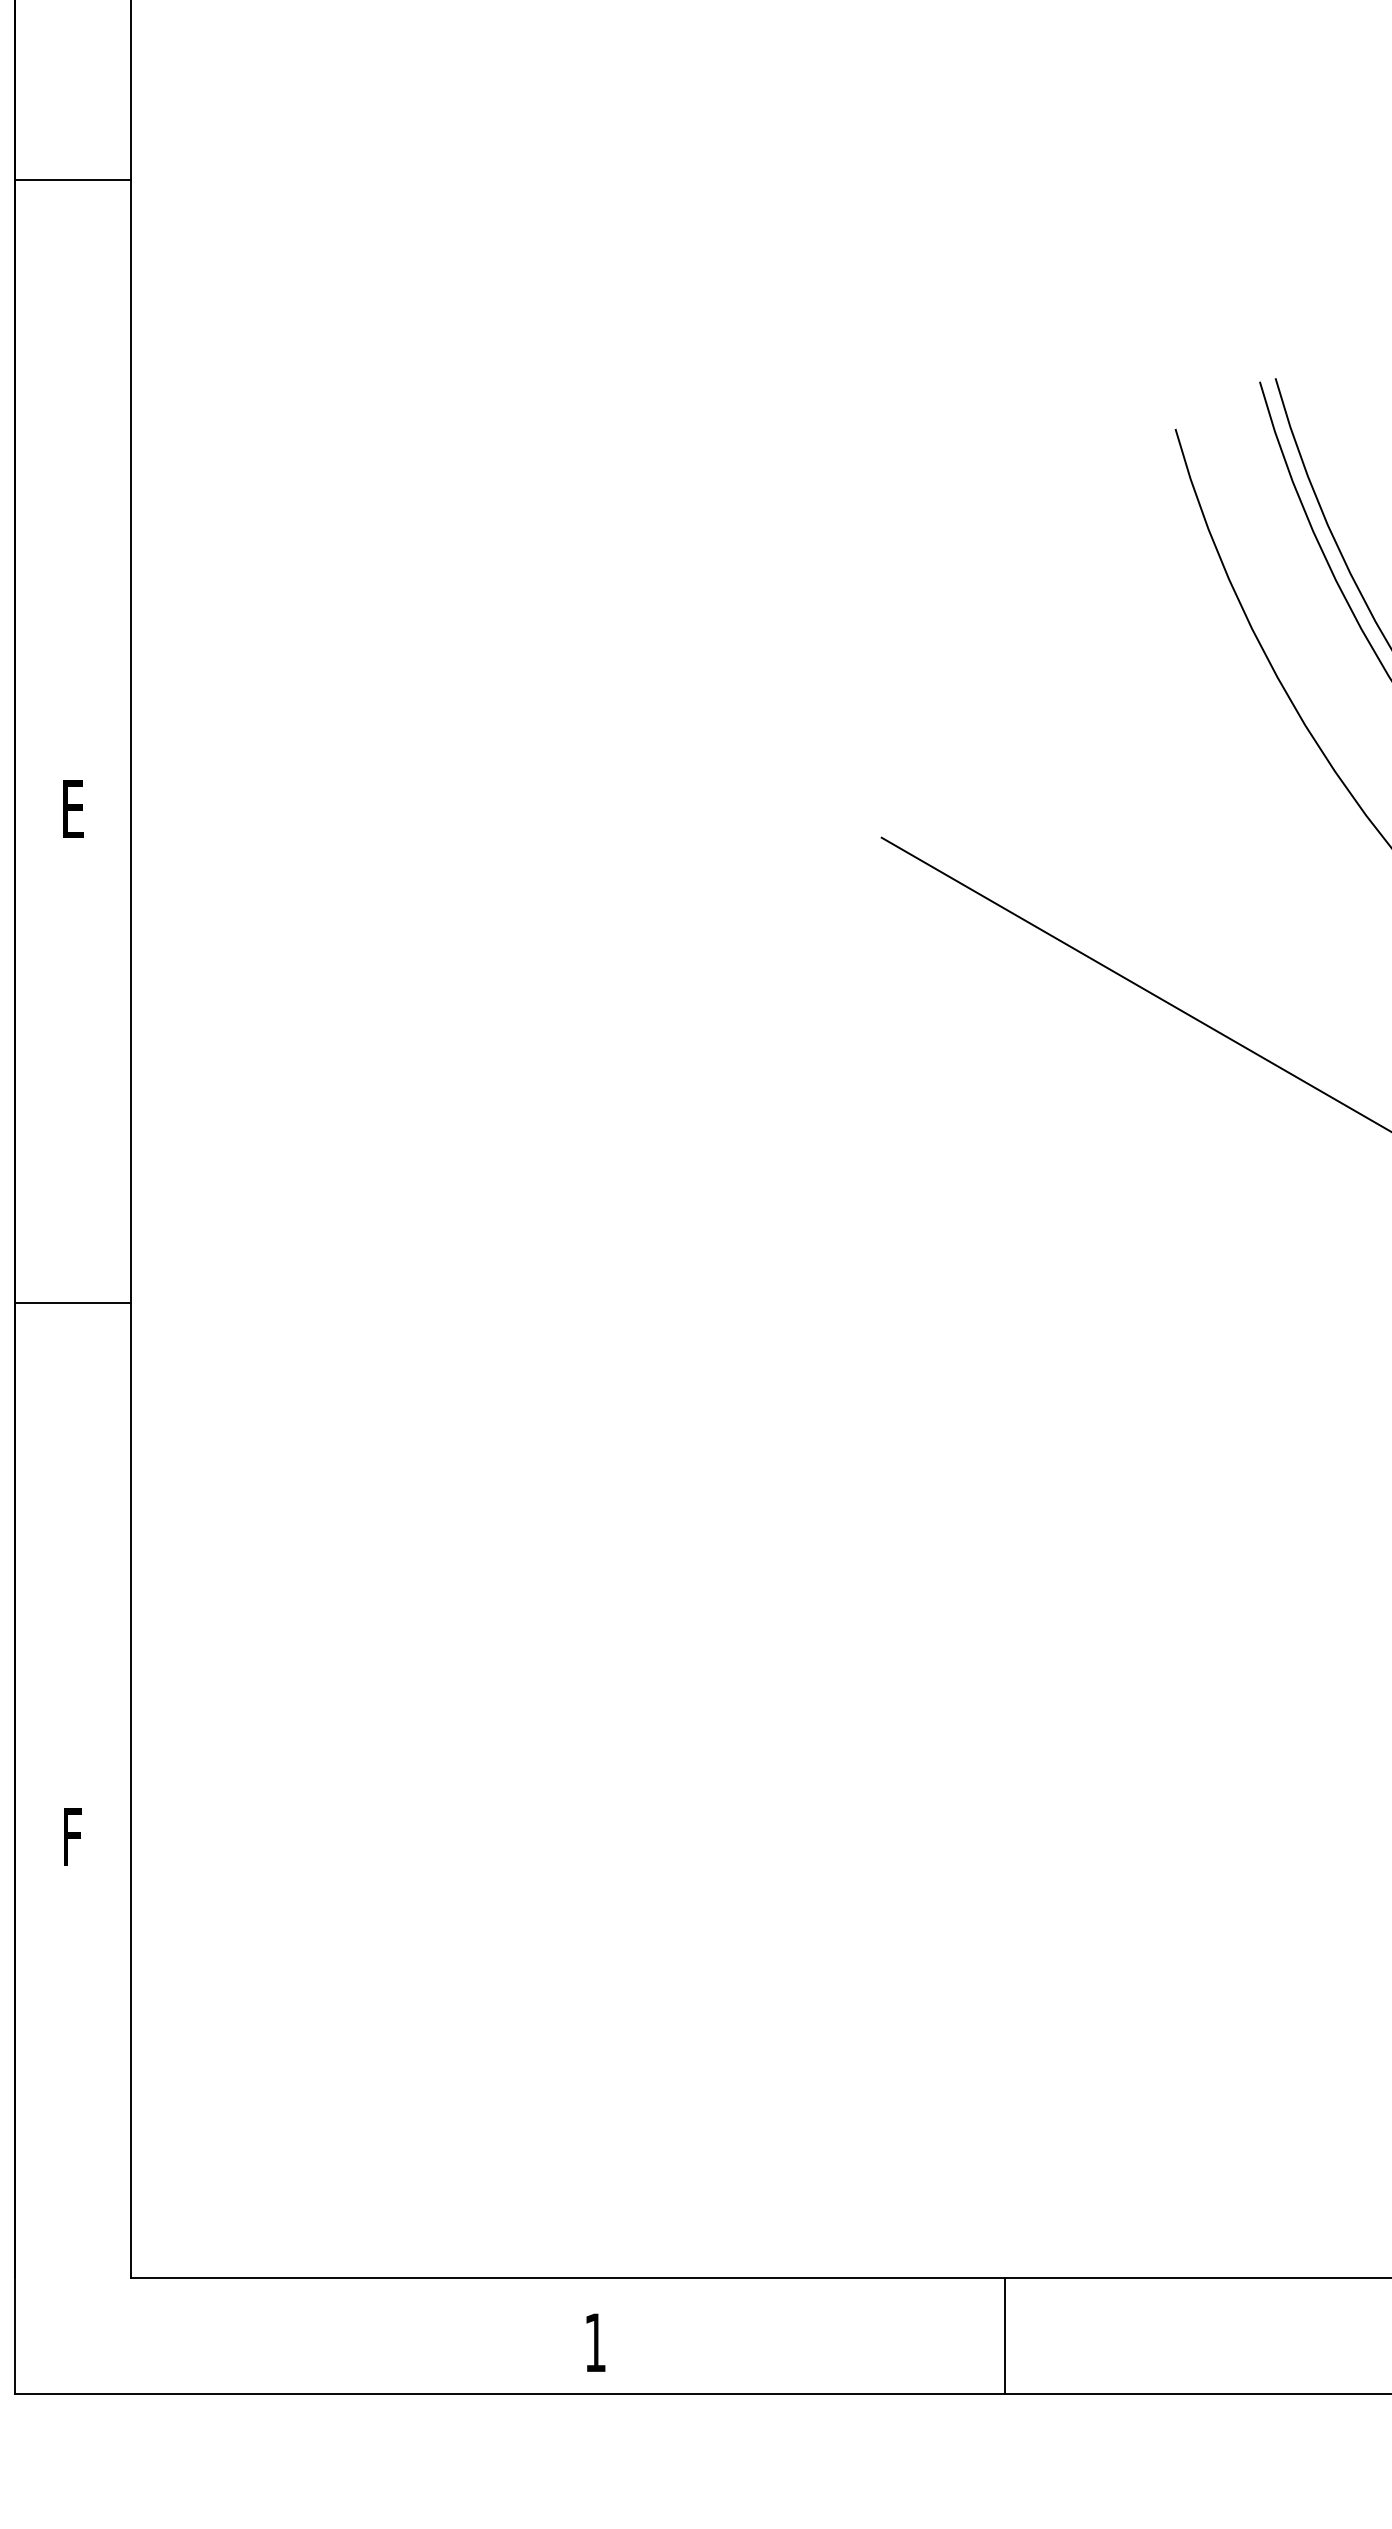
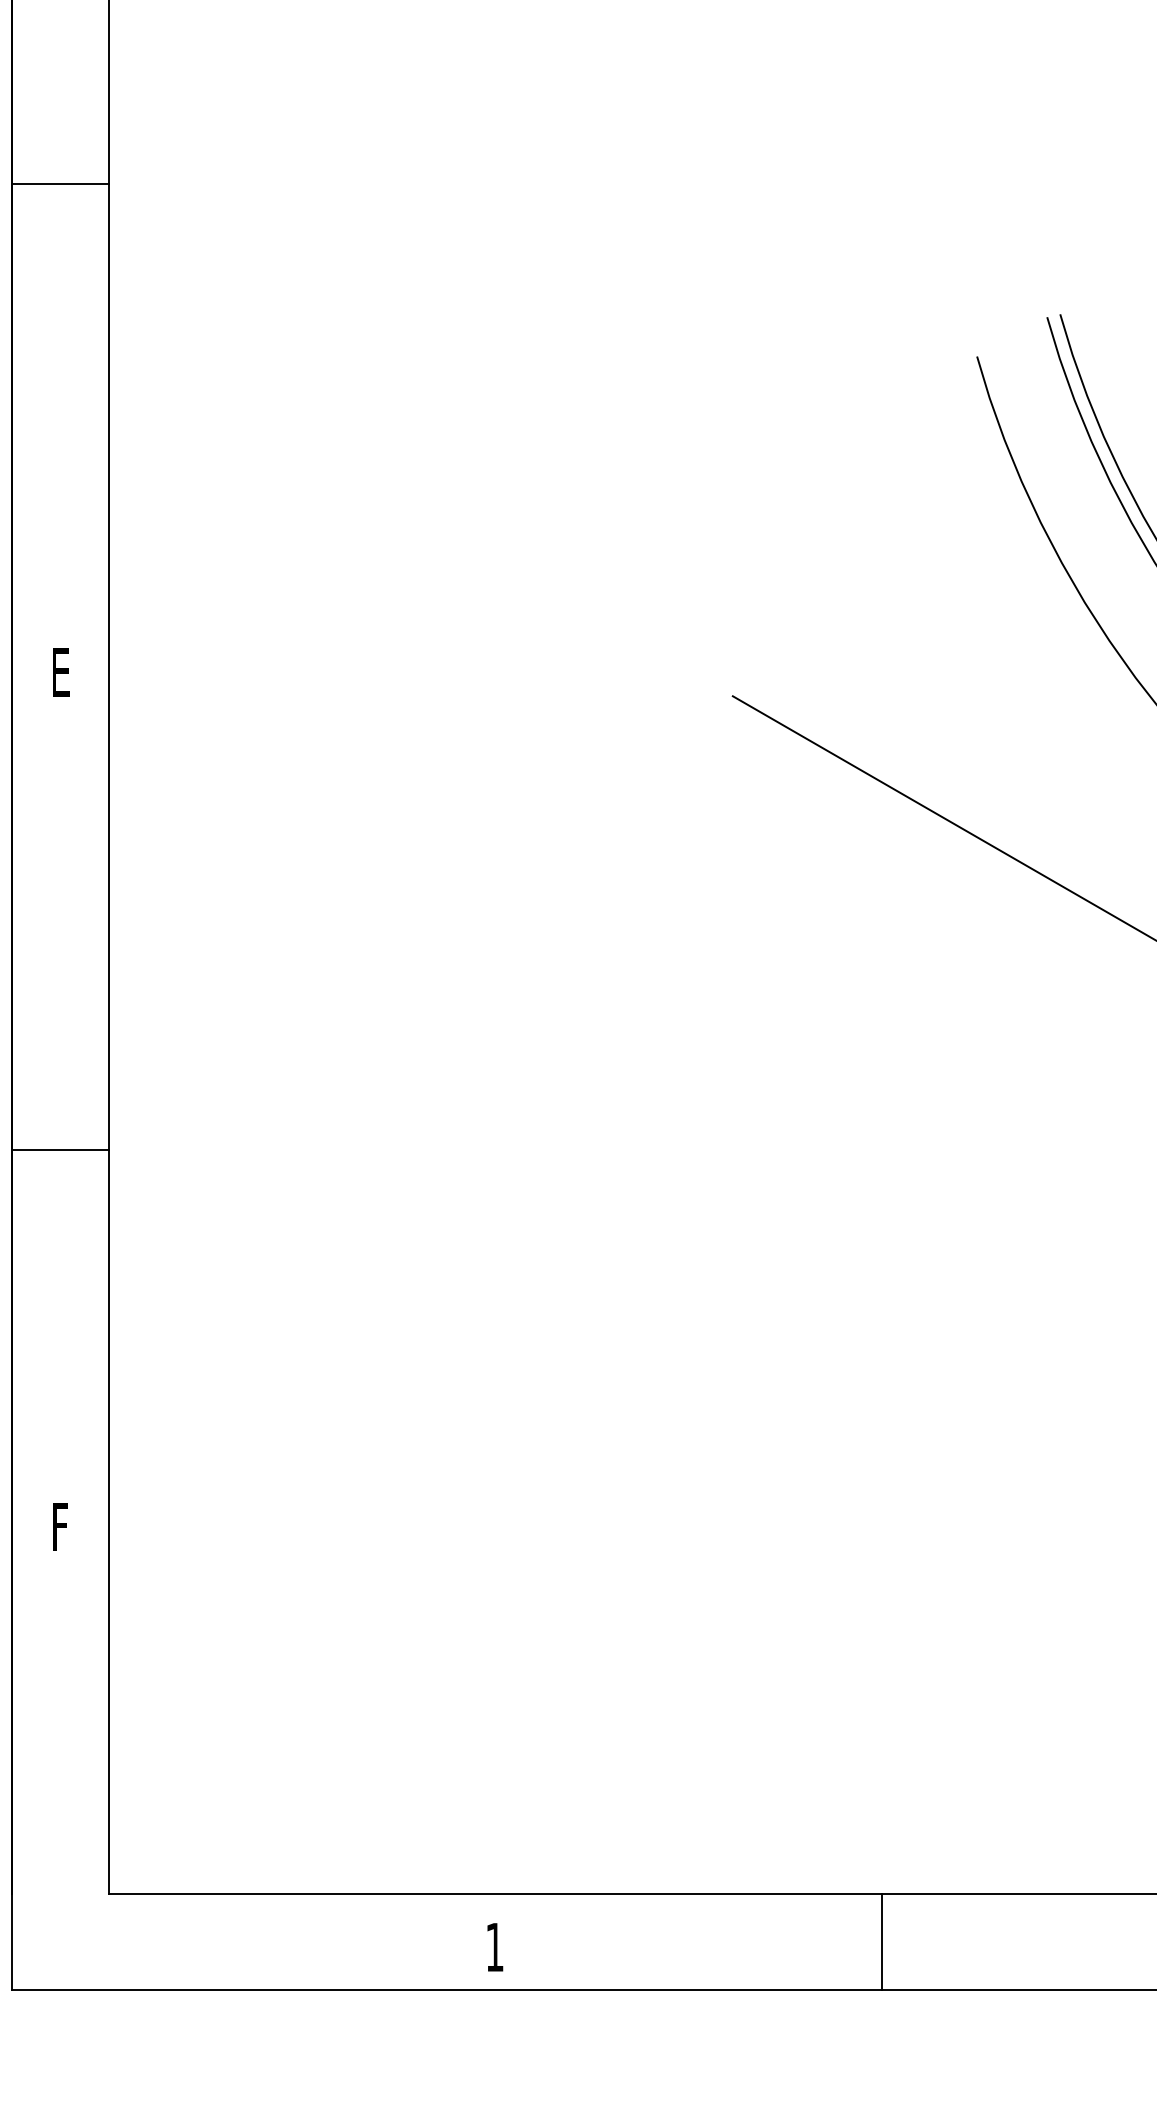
line: (72, 179) -> (60, 184), moved
line: (72, 1303) -> (60, 1150), moved
line: (1005, 2335) -> (881, 1941), moved

